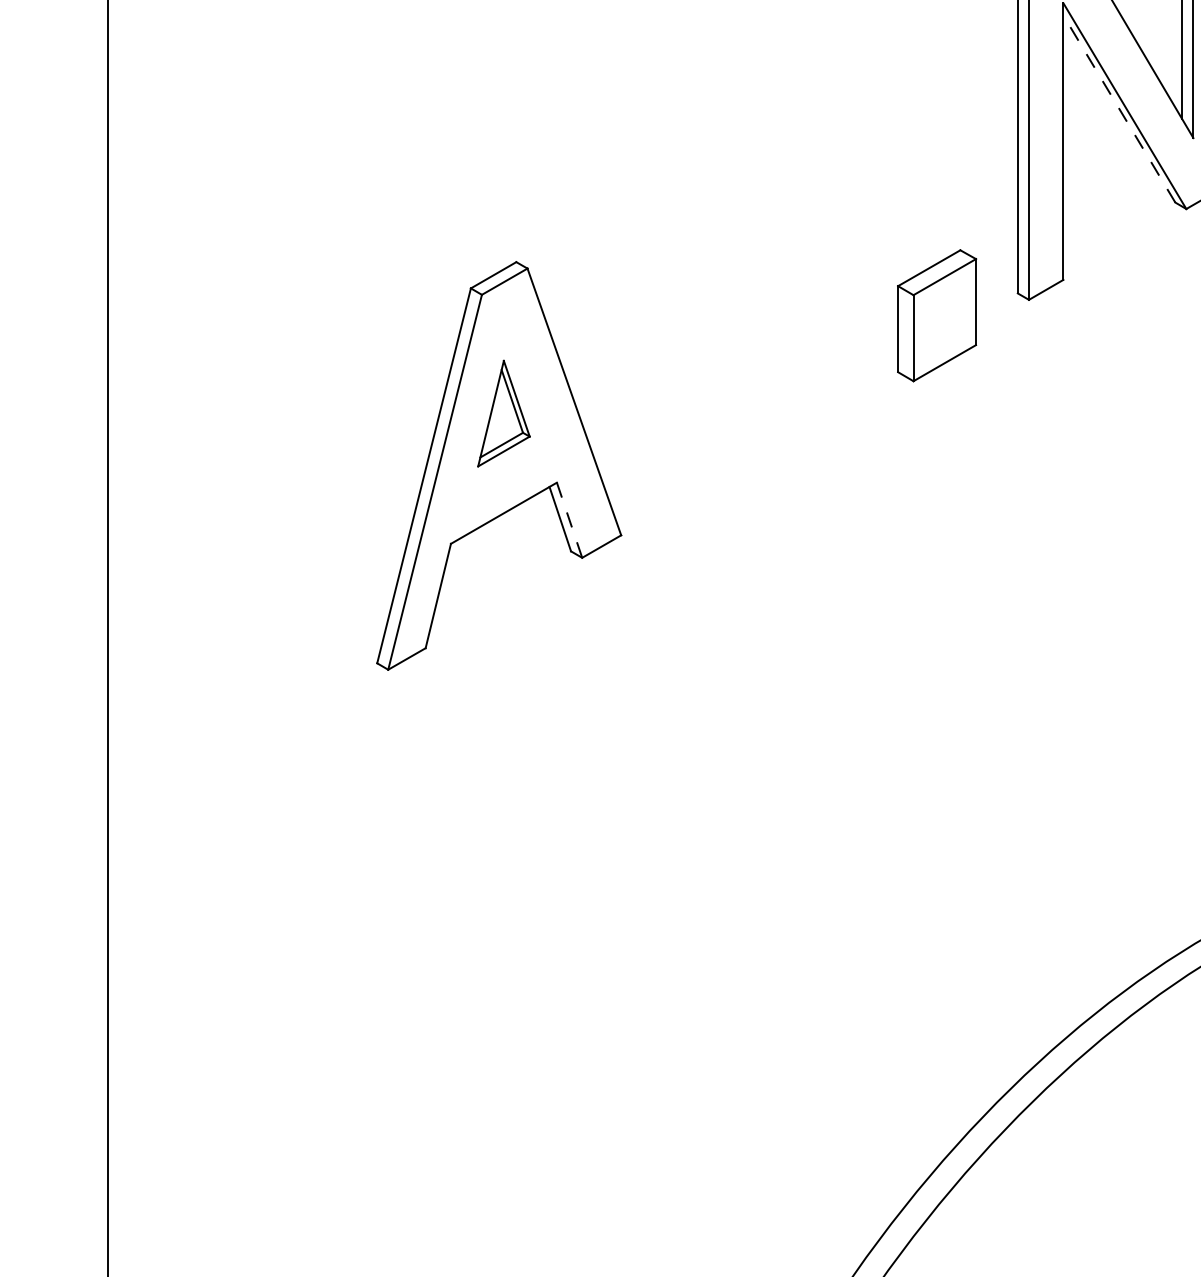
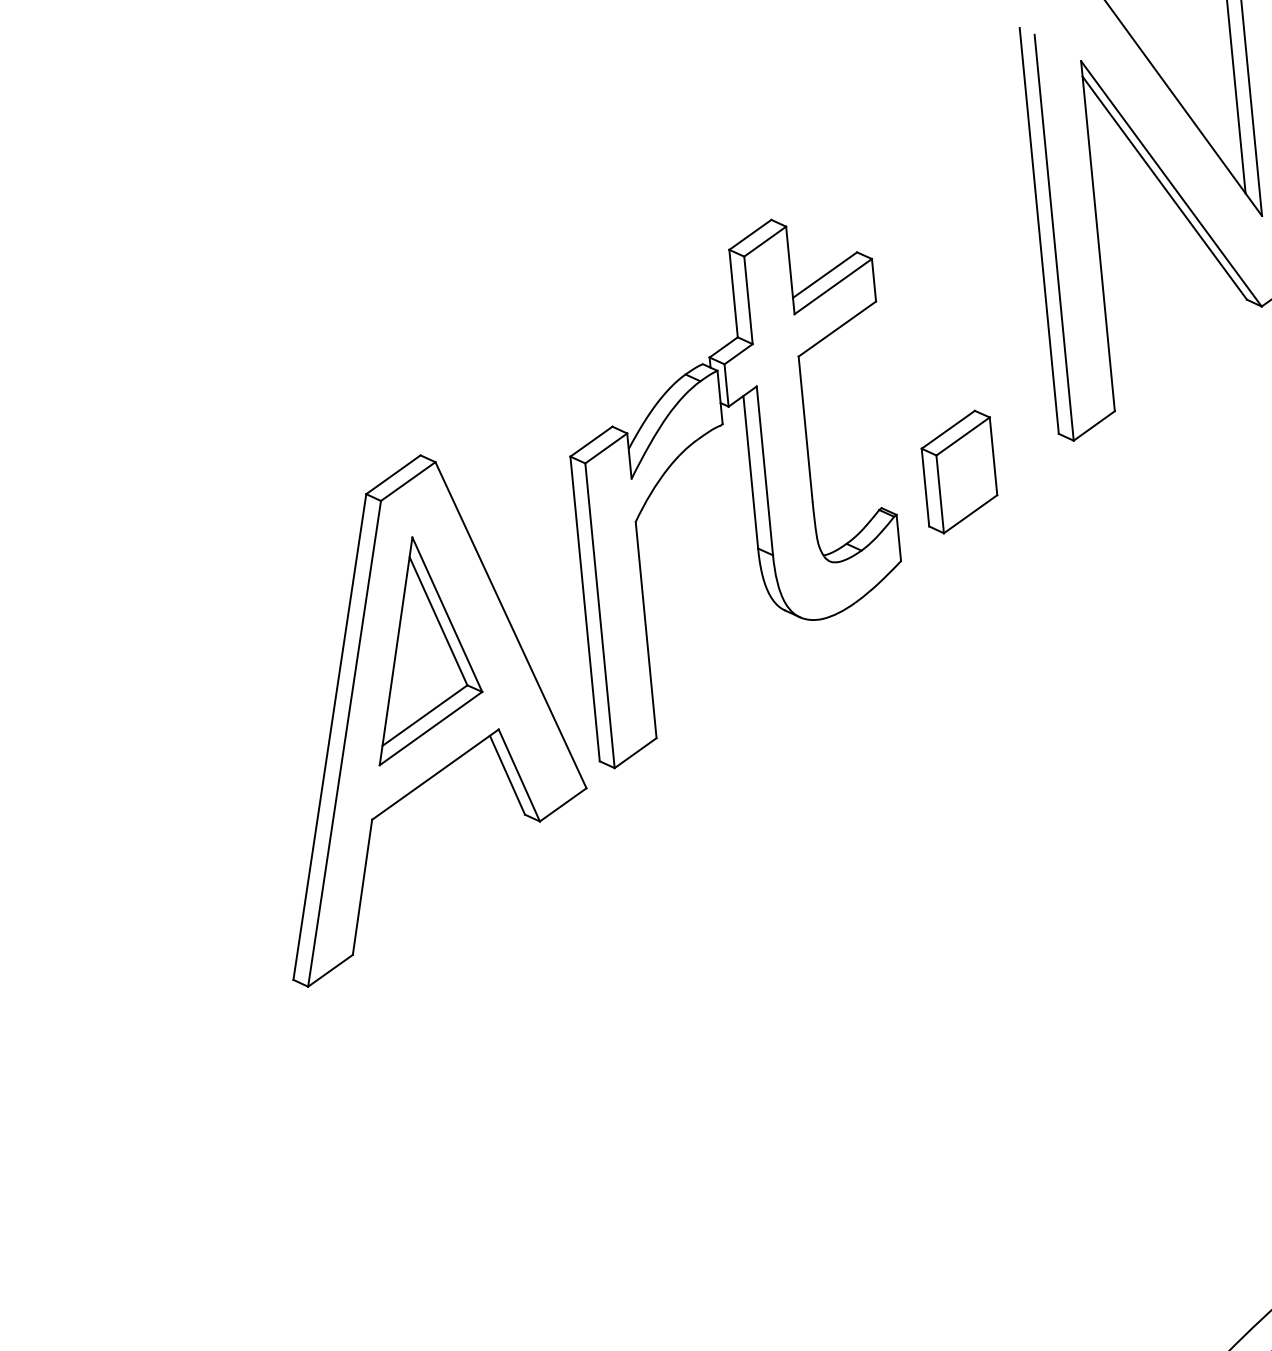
line: (1119, 109) -> (1165, 188), dashed -> solid
part: (773, 312) -> (752, 487), added
part: (937, 315) -> (959, 471), size x0.71
part: (503, 413) -> (422, 648), size x1.67
line: (569, 520) -> (519, 775), dashed -> solid

